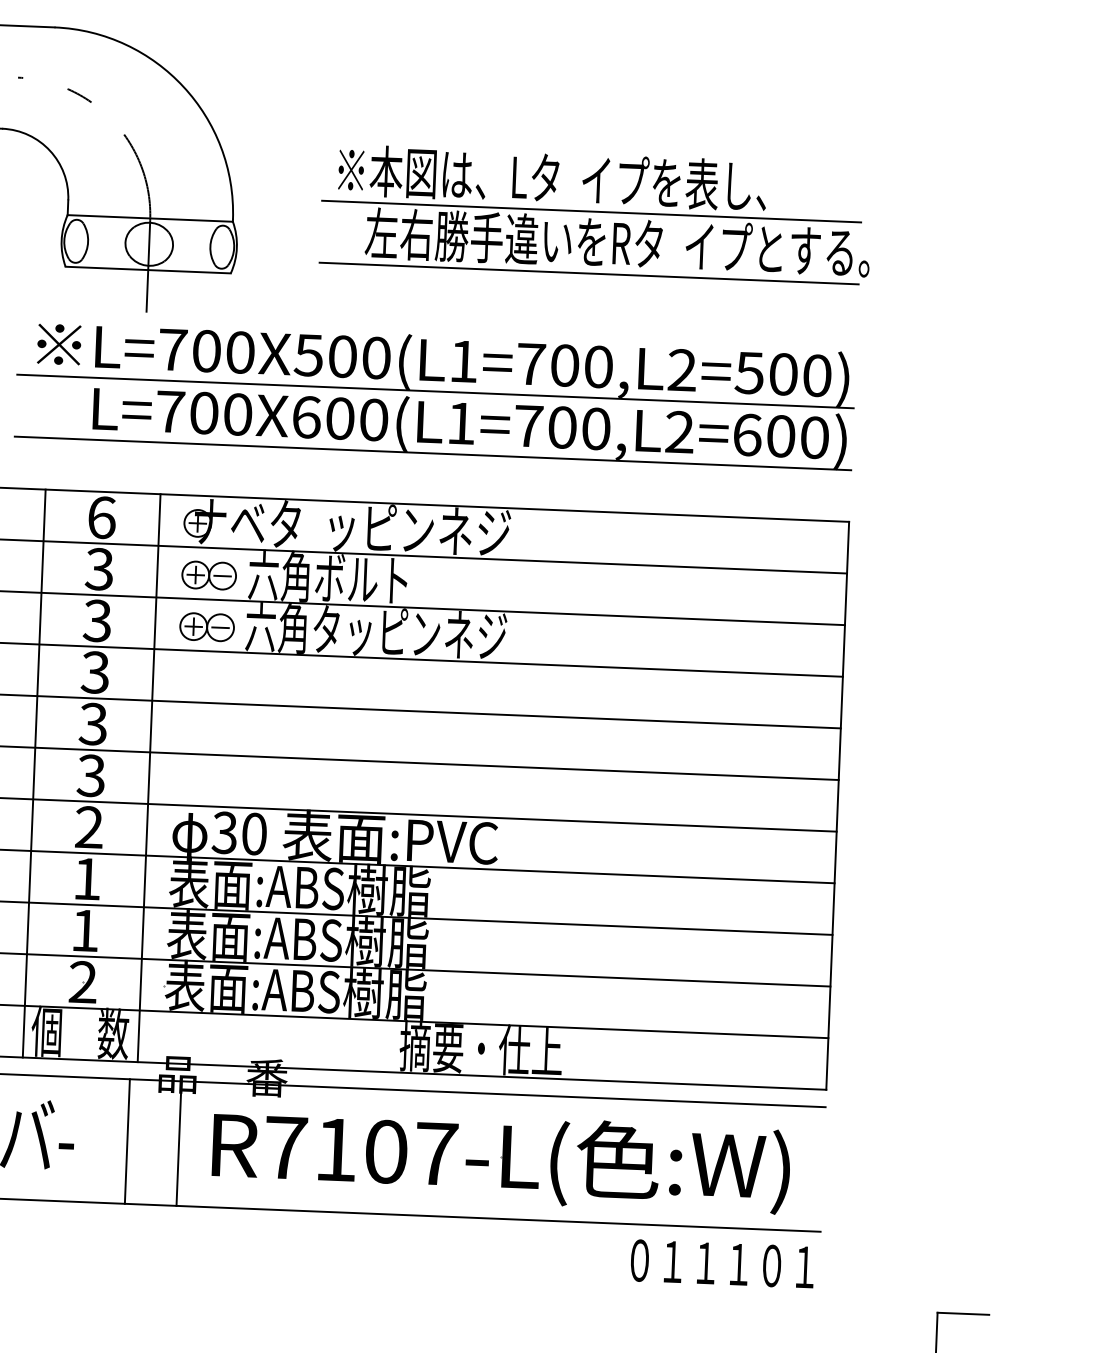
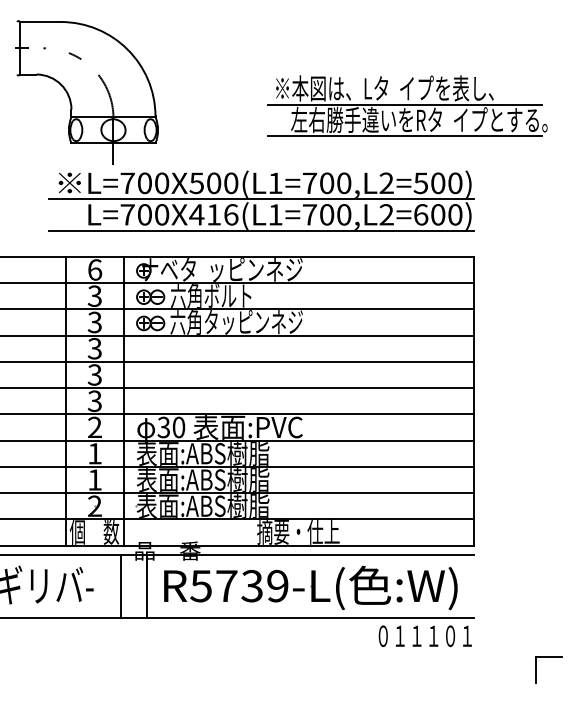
part: (595, 213) -> (407, 105), moved
text: (339, 417) -> (213, 214), L=700X600(L1=700,L2=600) -> L=700X416(L1=700,L2=600)
text: (361, 1149) -> (239, 585), R7107-L( -> R5739-L(

